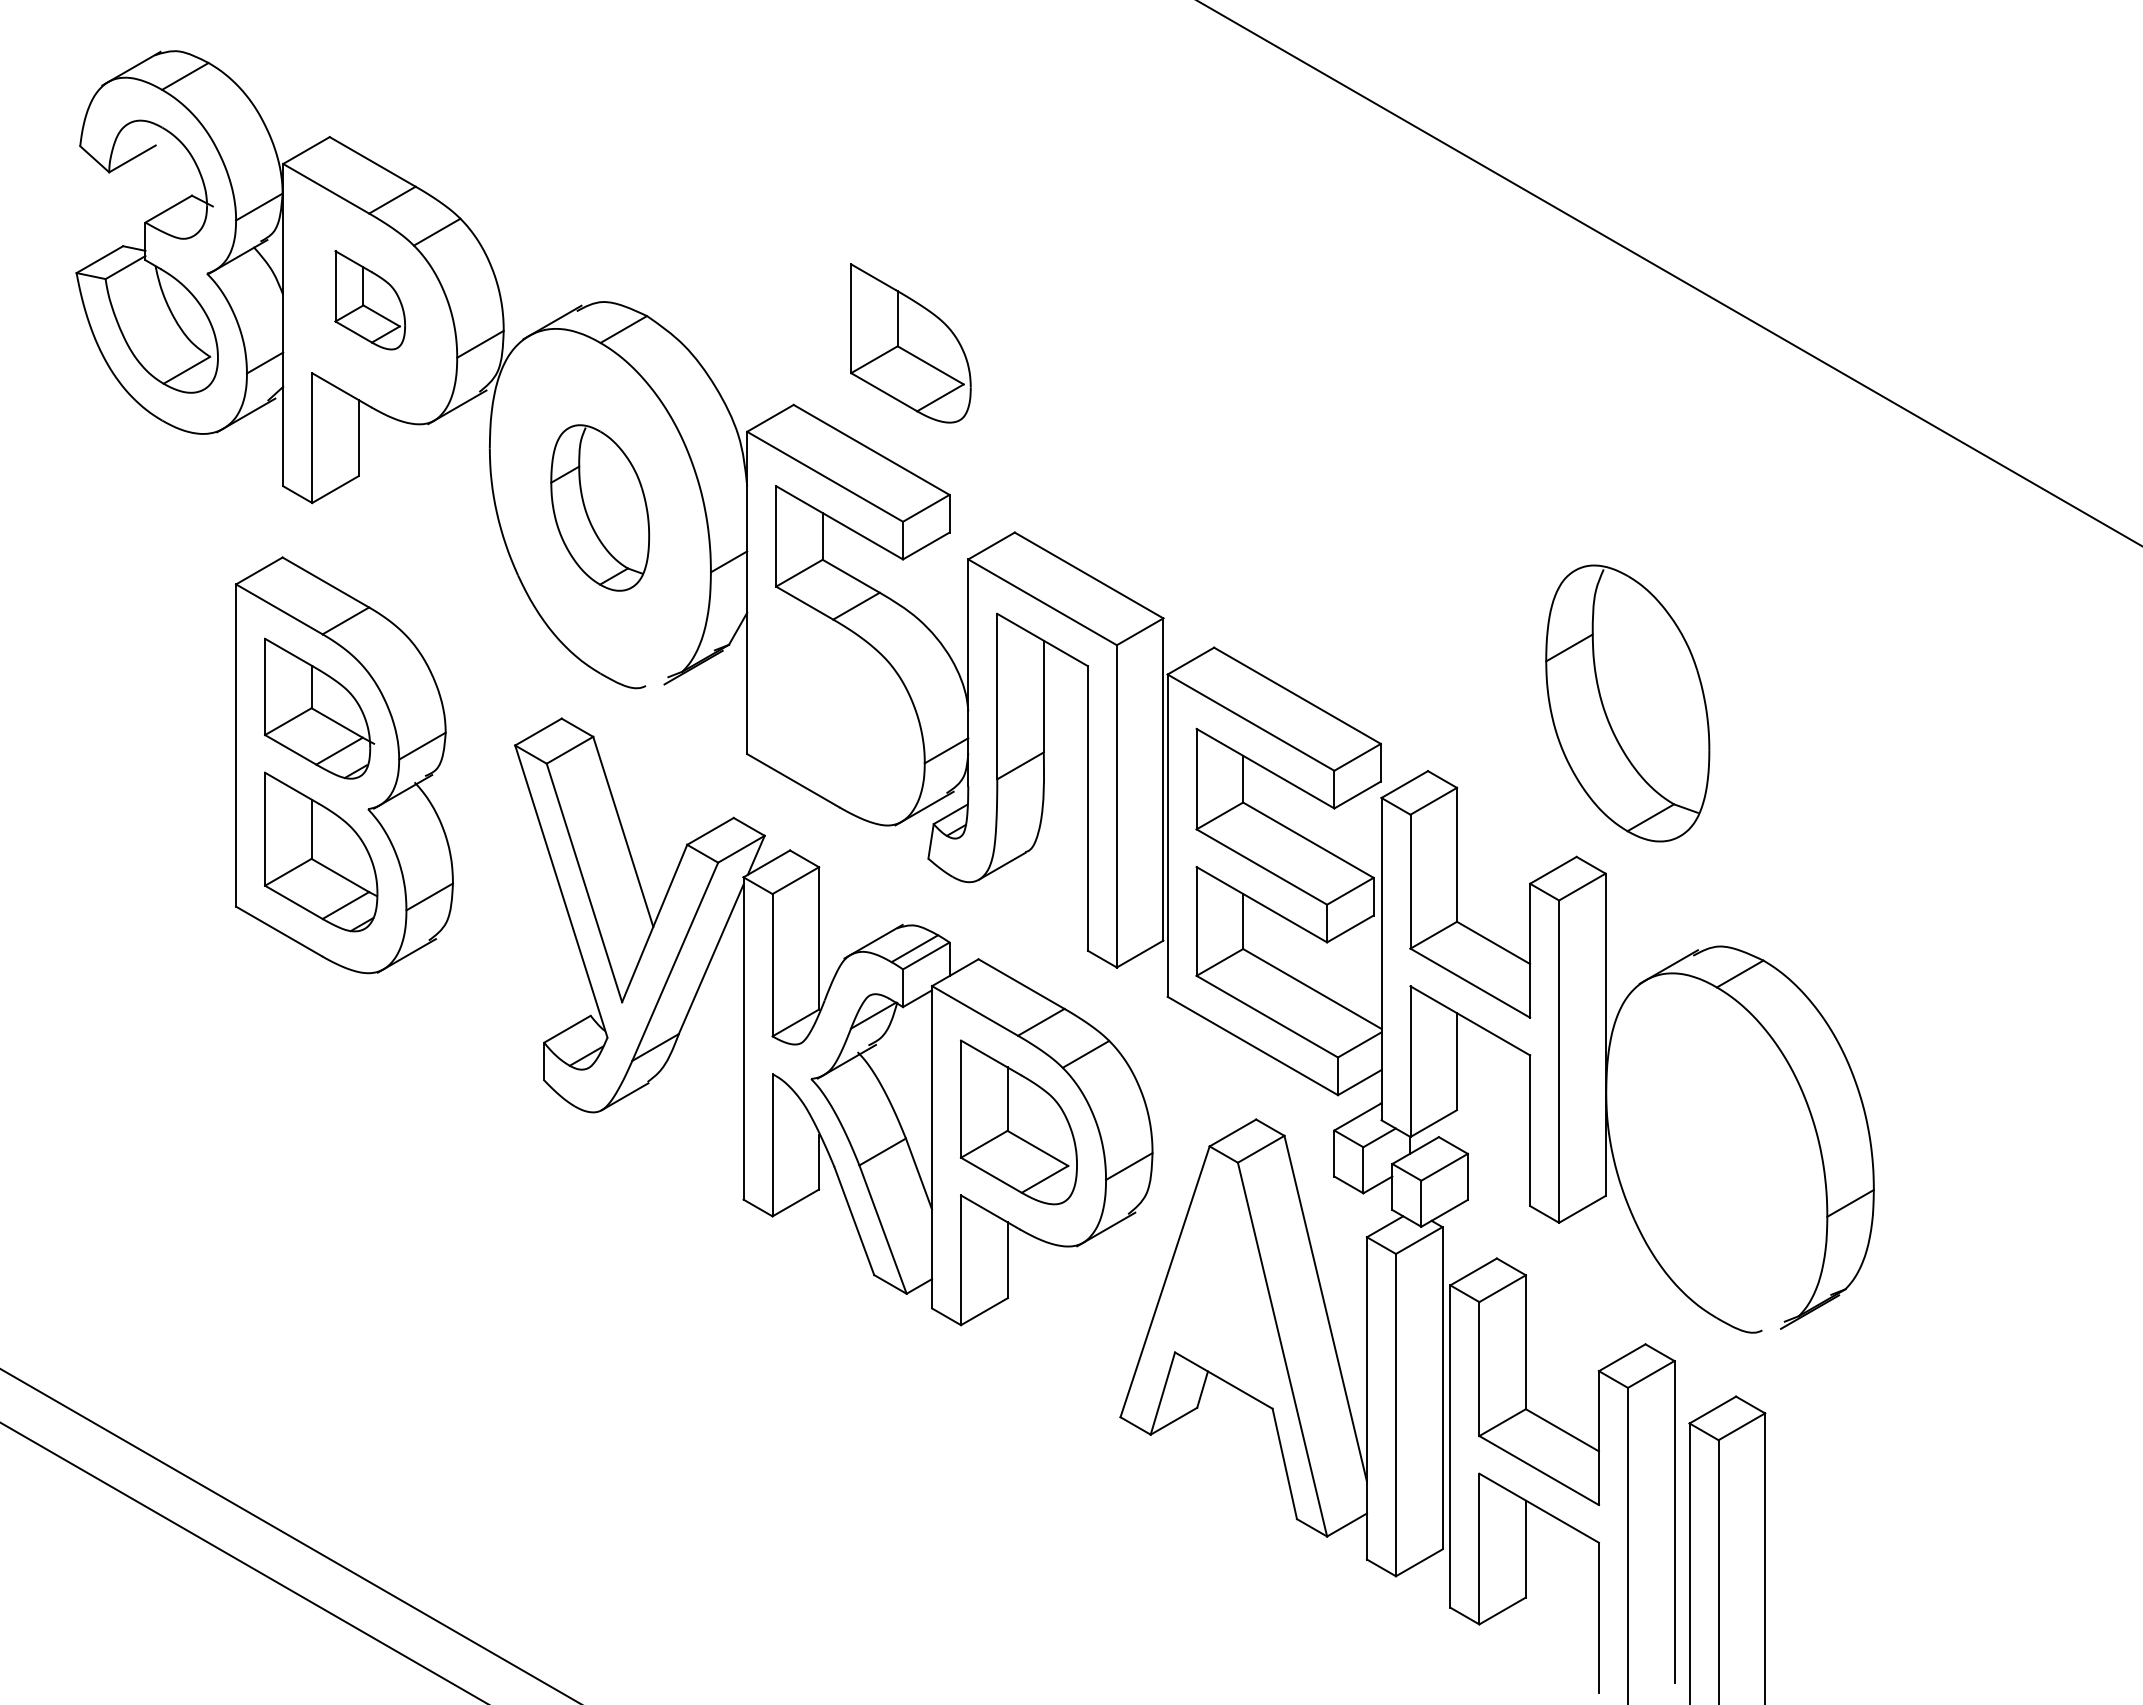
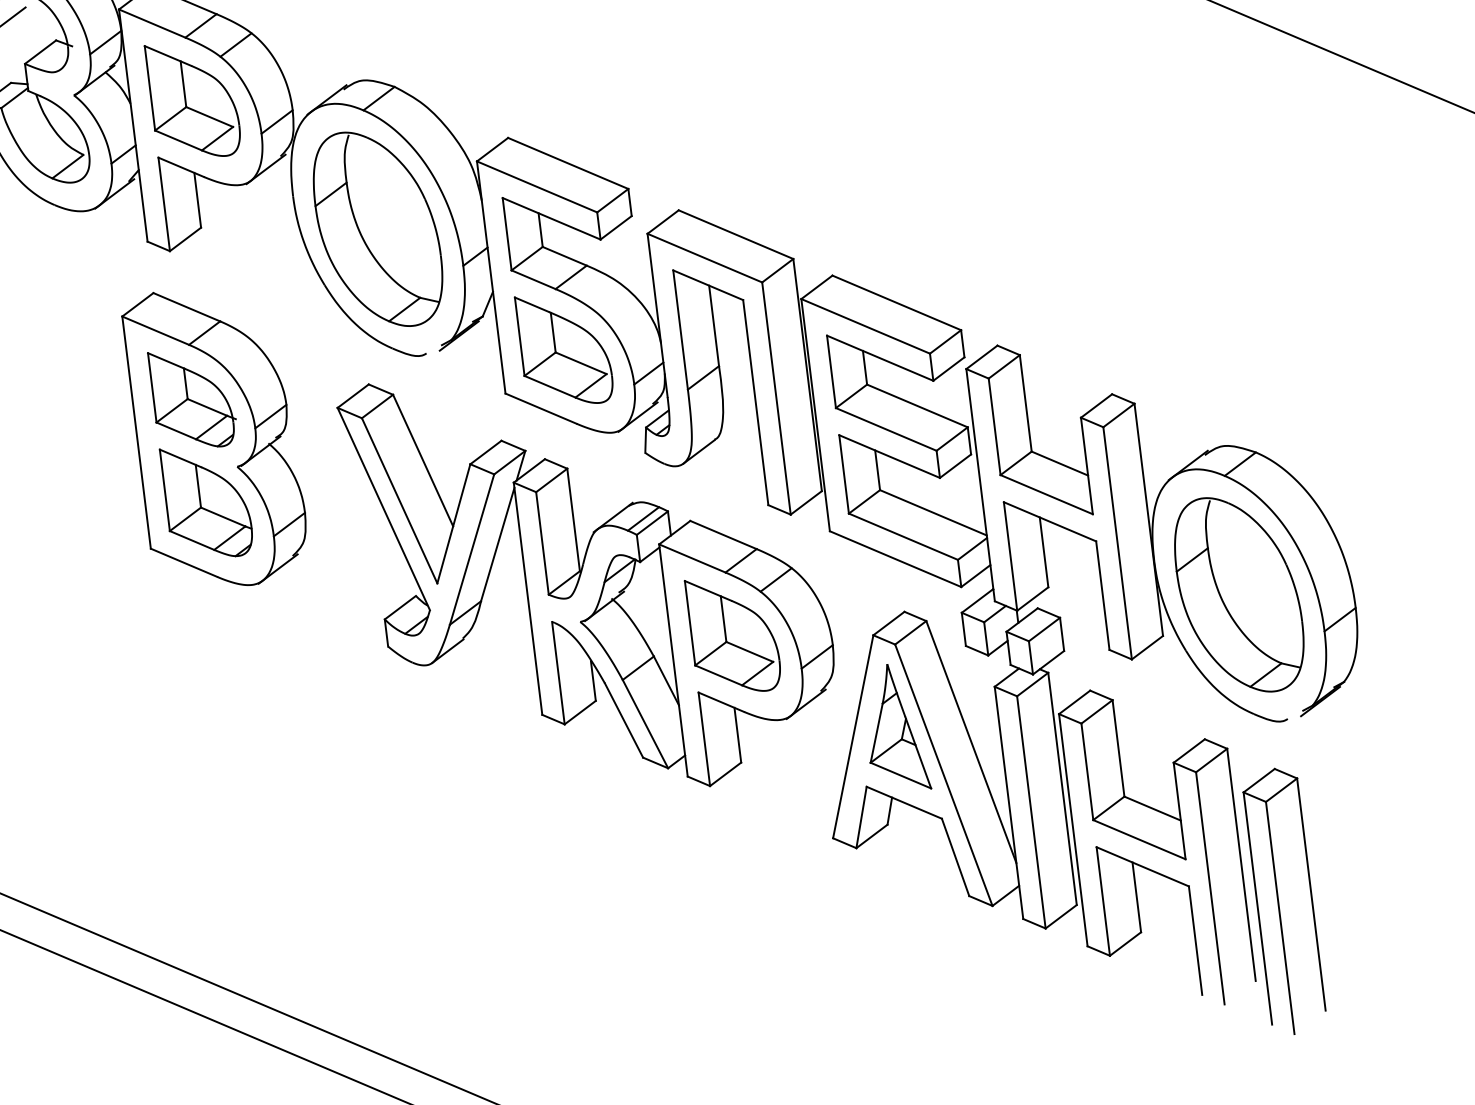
part: (370, 300) -> (194, 100), size x1.67
part: (910, 343) -> (564, 349), moved
part: (599, 507) -> (377, 229), size x1.67
part: (1627, 703) -> (1239, 594), moved
part: (1223, 1277) -> (894, 728), added

